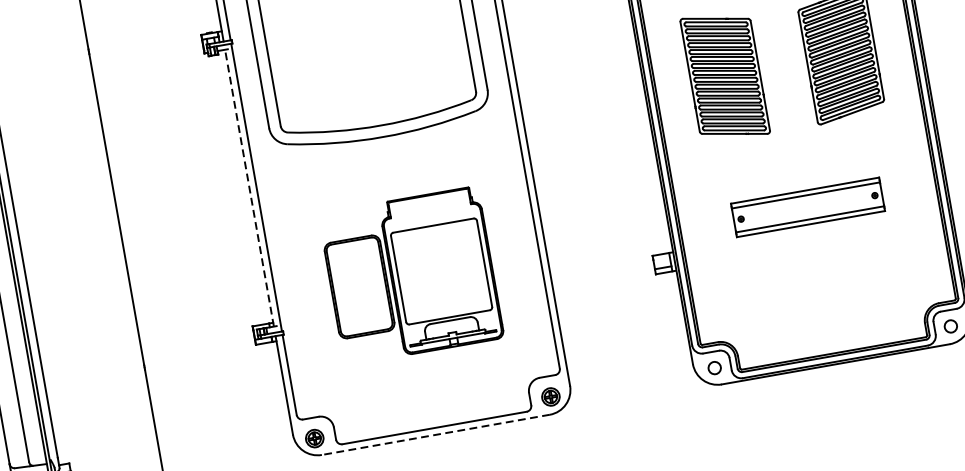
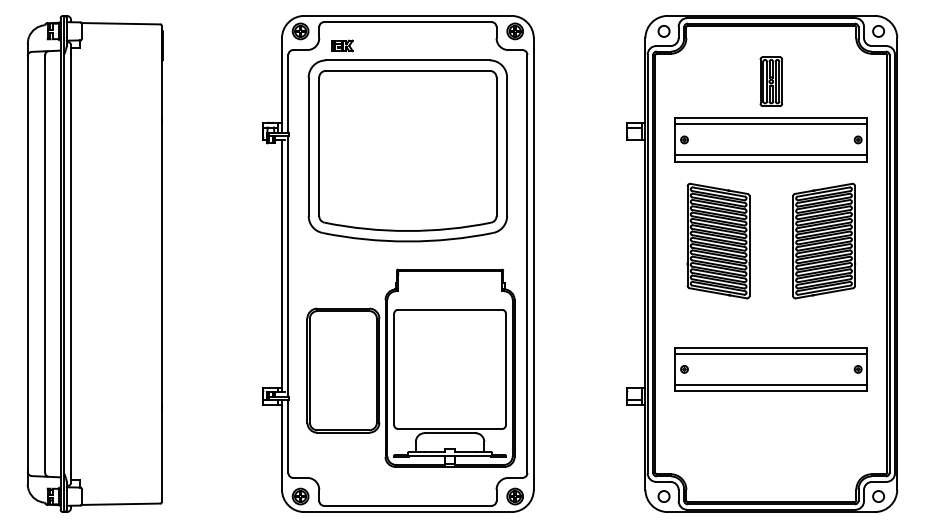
line: (249, 187) -> (282, 265), dashed -> solid
part: (807, 207) -> (770, 369), size x1.43
part: (410, 275) -> (410, 367), size x1.43
line: (435, 435) -> (407, 512), dashed -> solid

